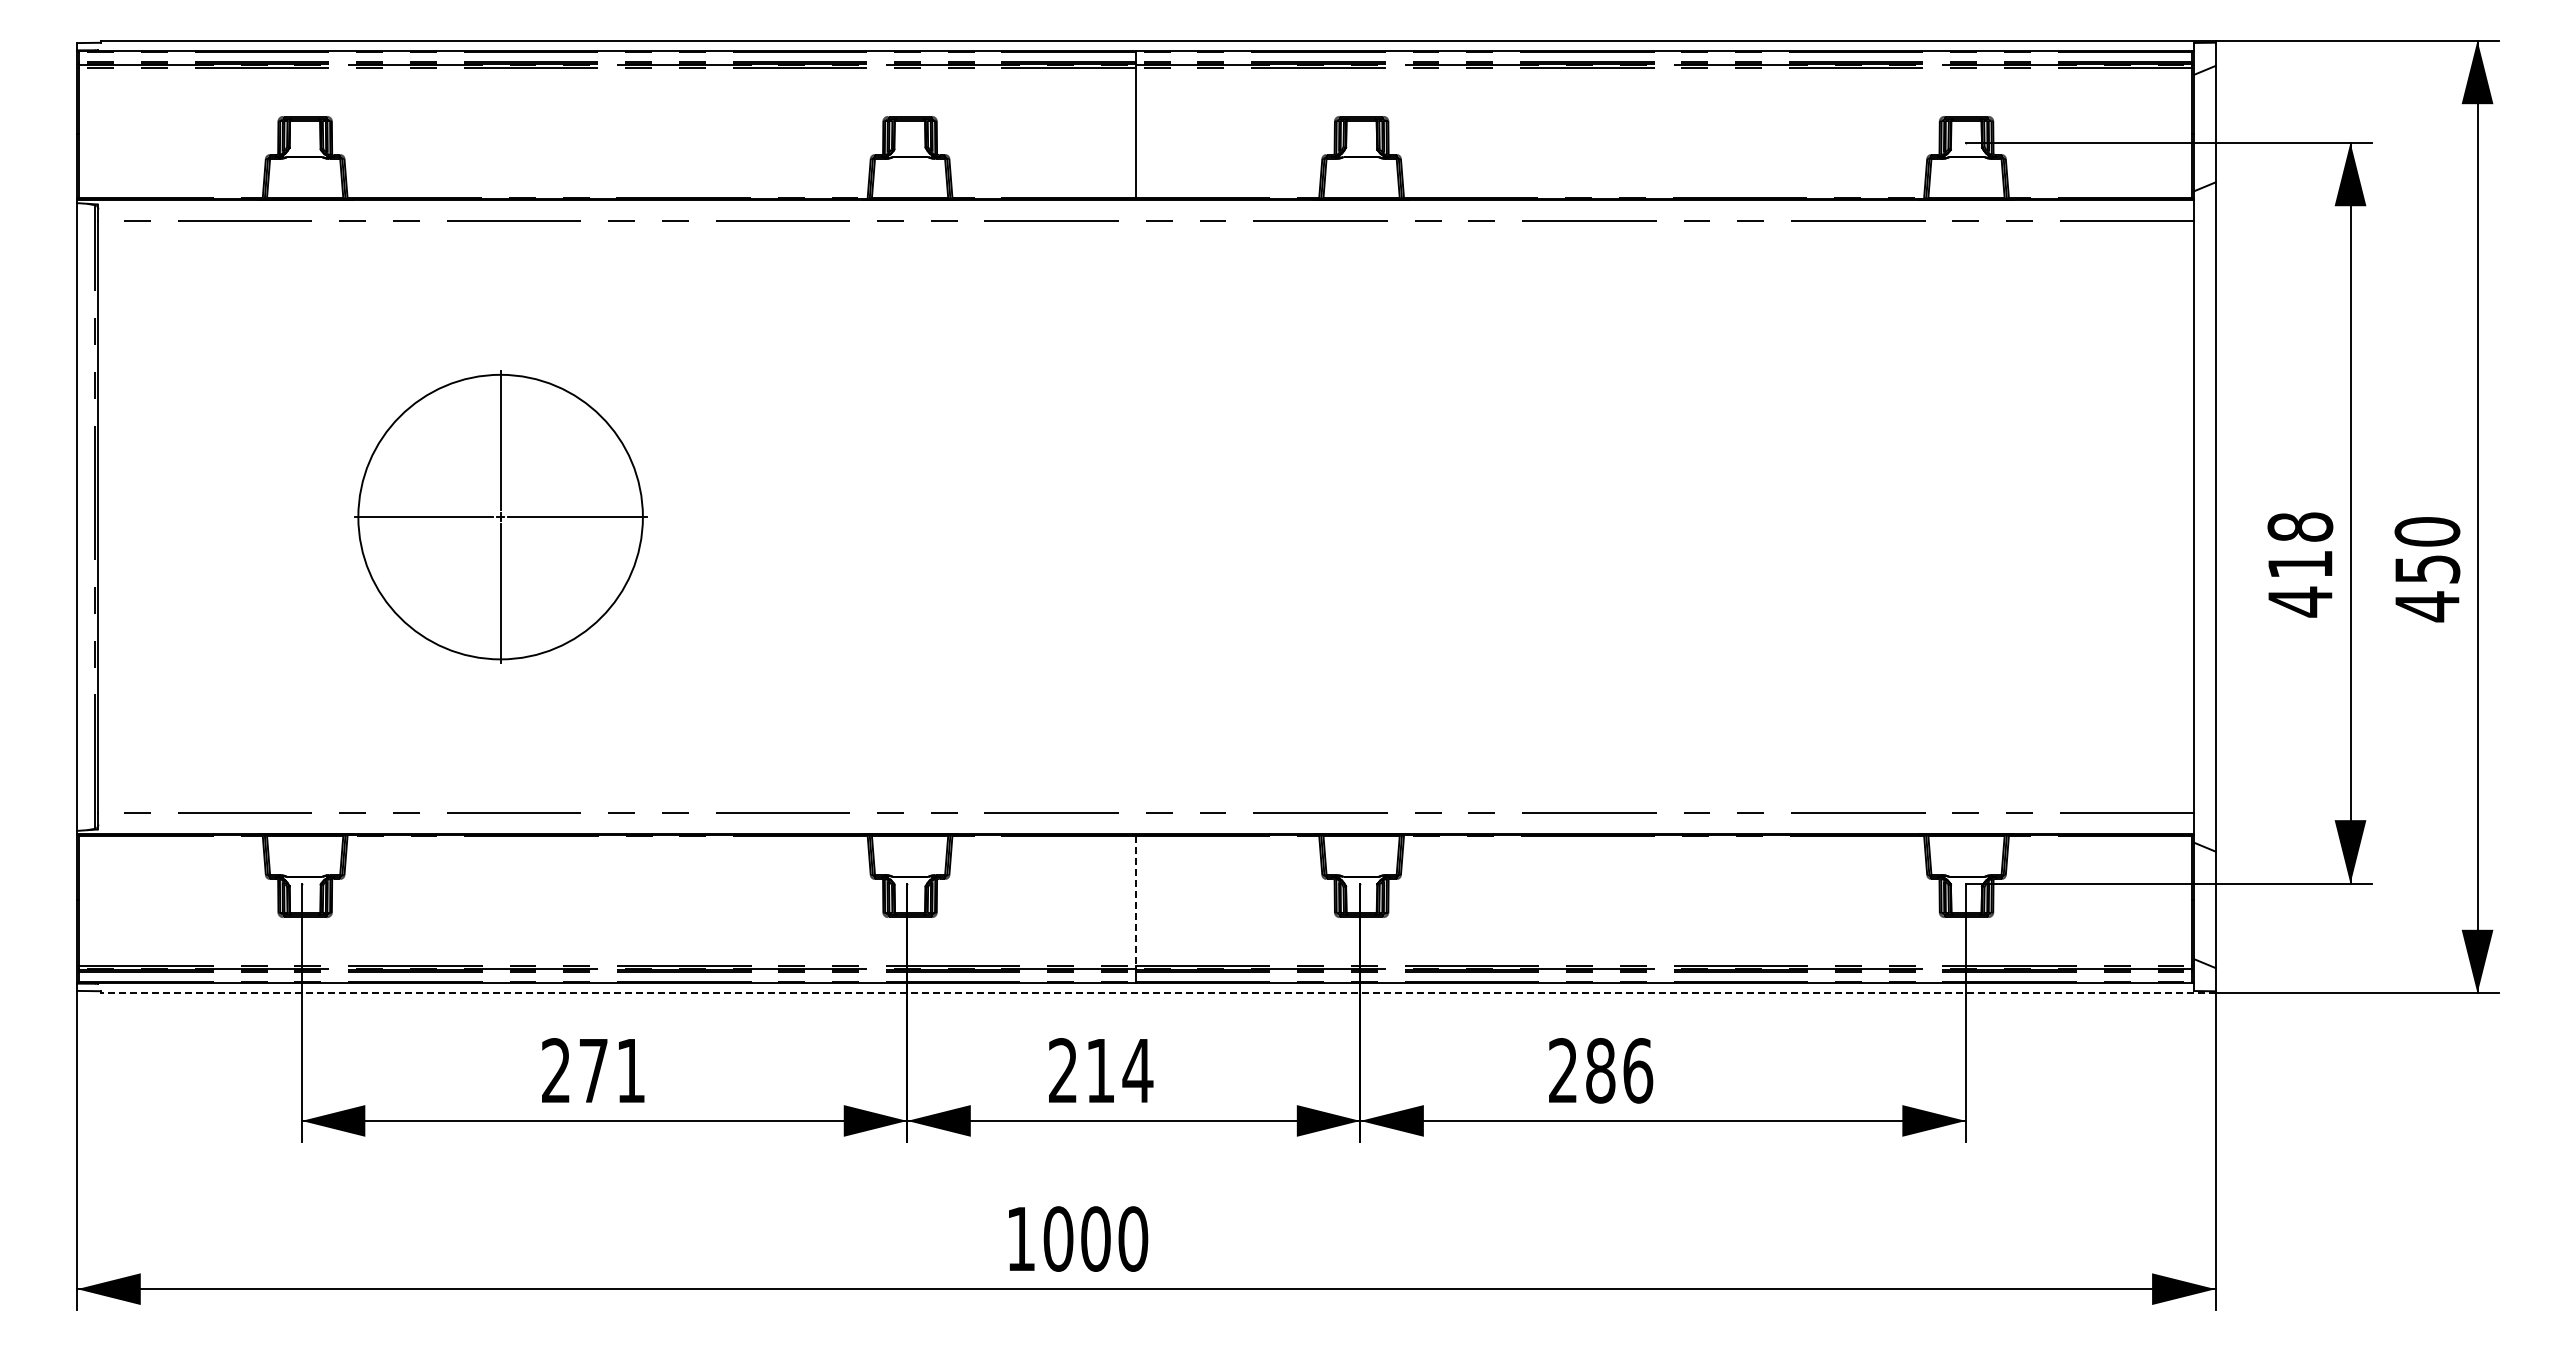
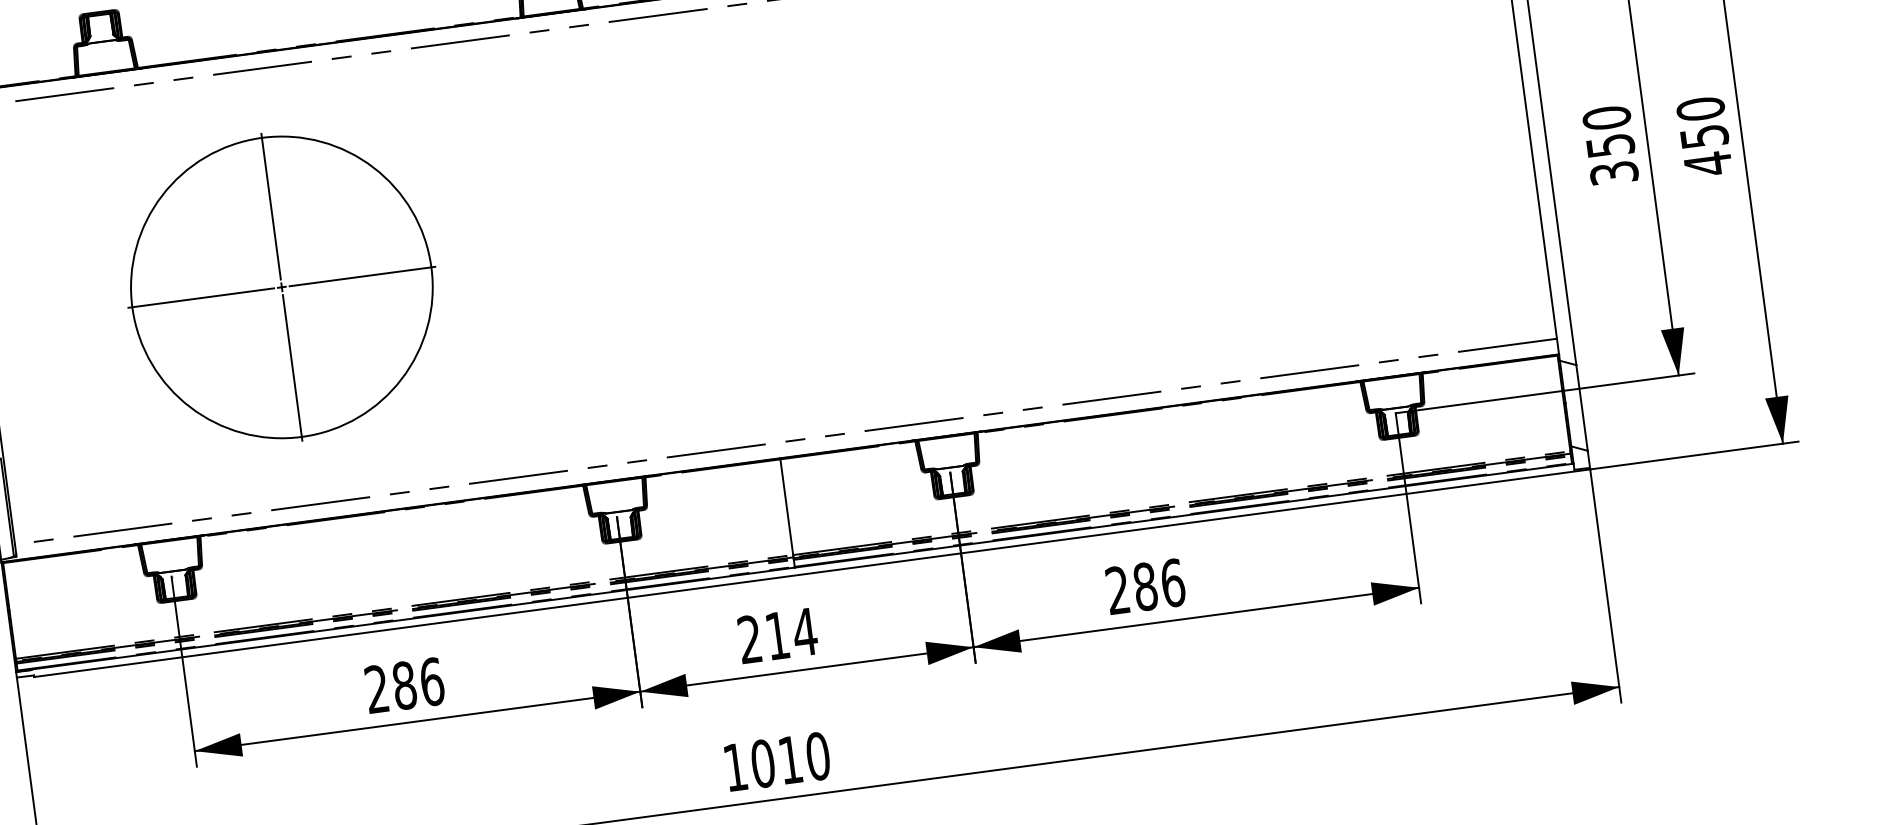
part: (500, 516) -> (281, 286), size x1.43
text: (2300, 564) -> (1610, 145), 418 -> 350
line: (1135, 901) -> (786, 507), dashed -> solid
line: (1158, 993) -> (812, 573), dashed -> solid
text: (612, 1070) -> (418, 683), 271 -> 286
text: (1095, 1238) -> (790, 759), 1000 -> 1010

